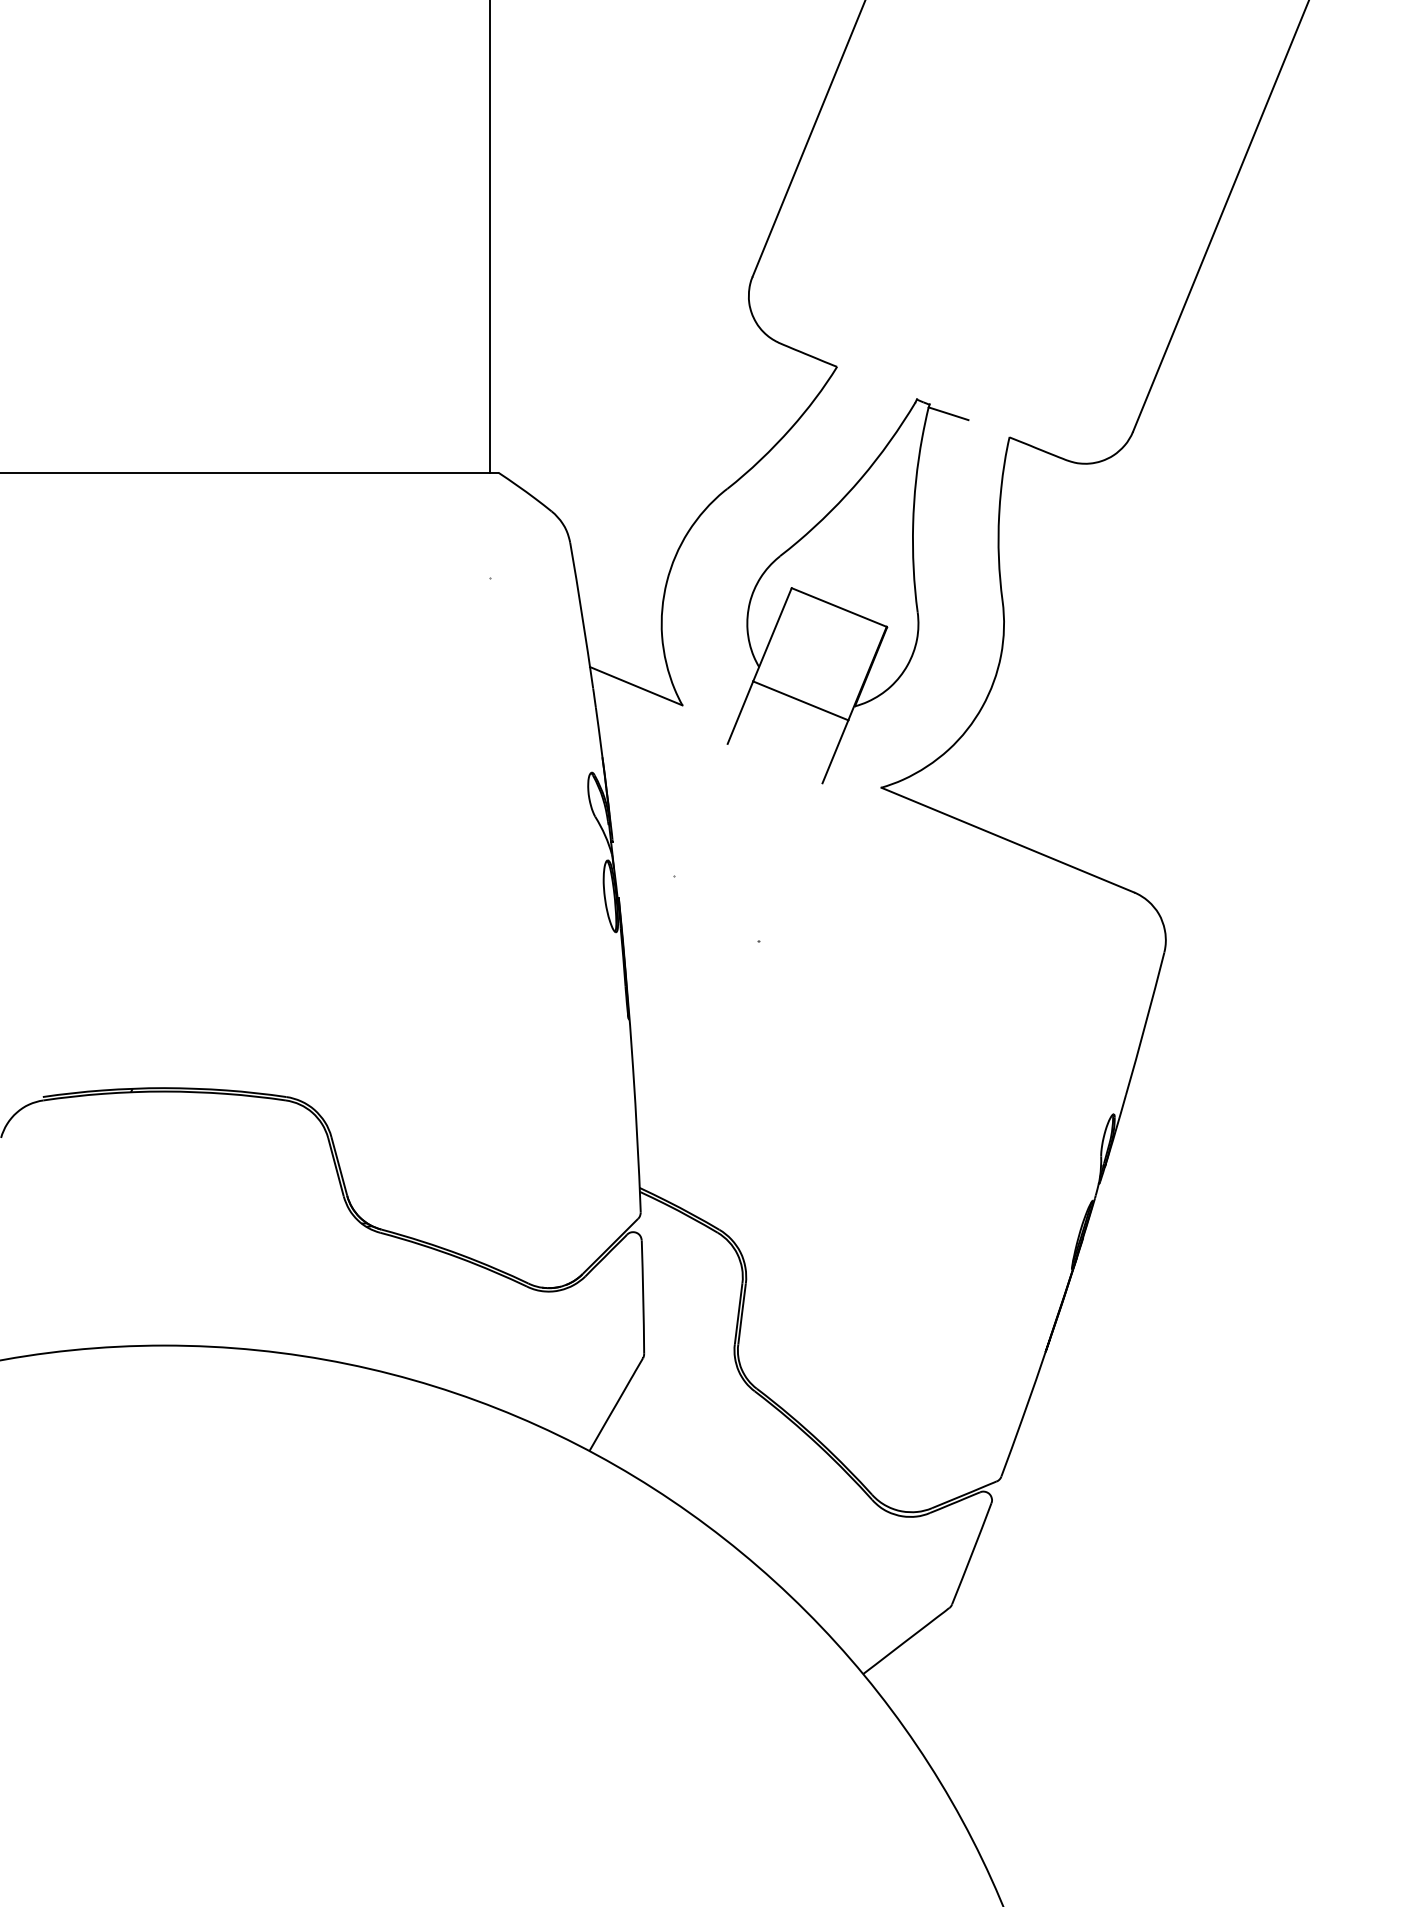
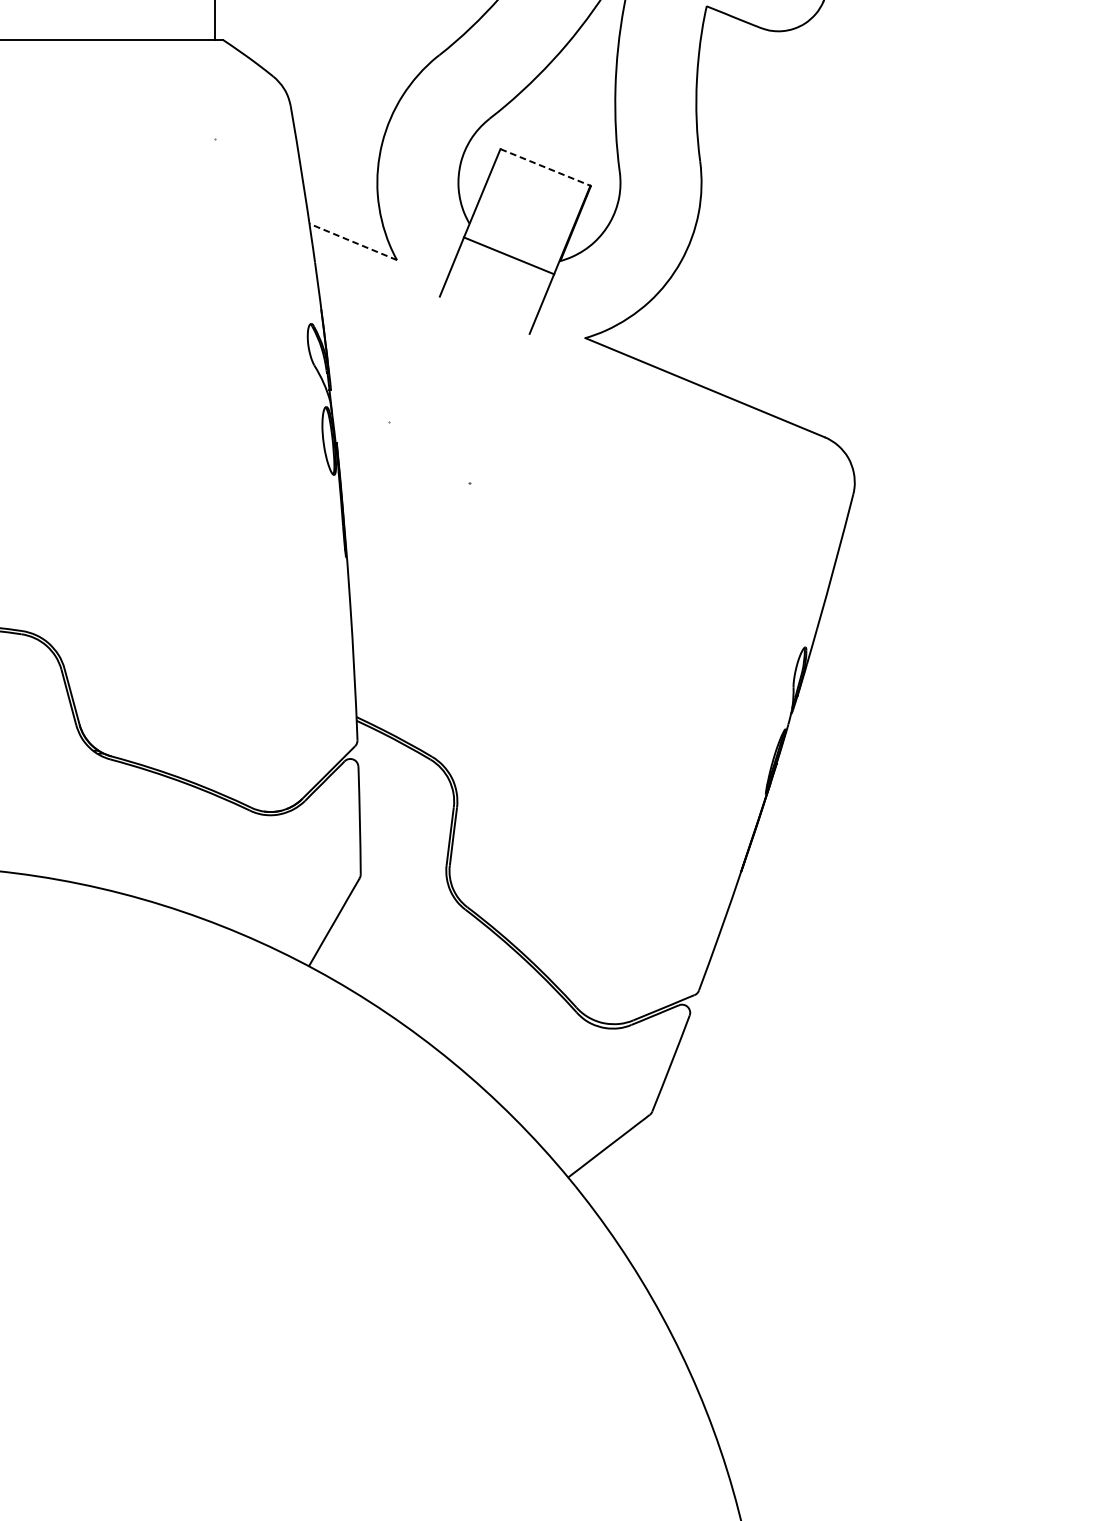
line: (839, 607) -> (545, 167), solid -> dashed
line: (635, 686) -> (352, 242), solid -> dashed

